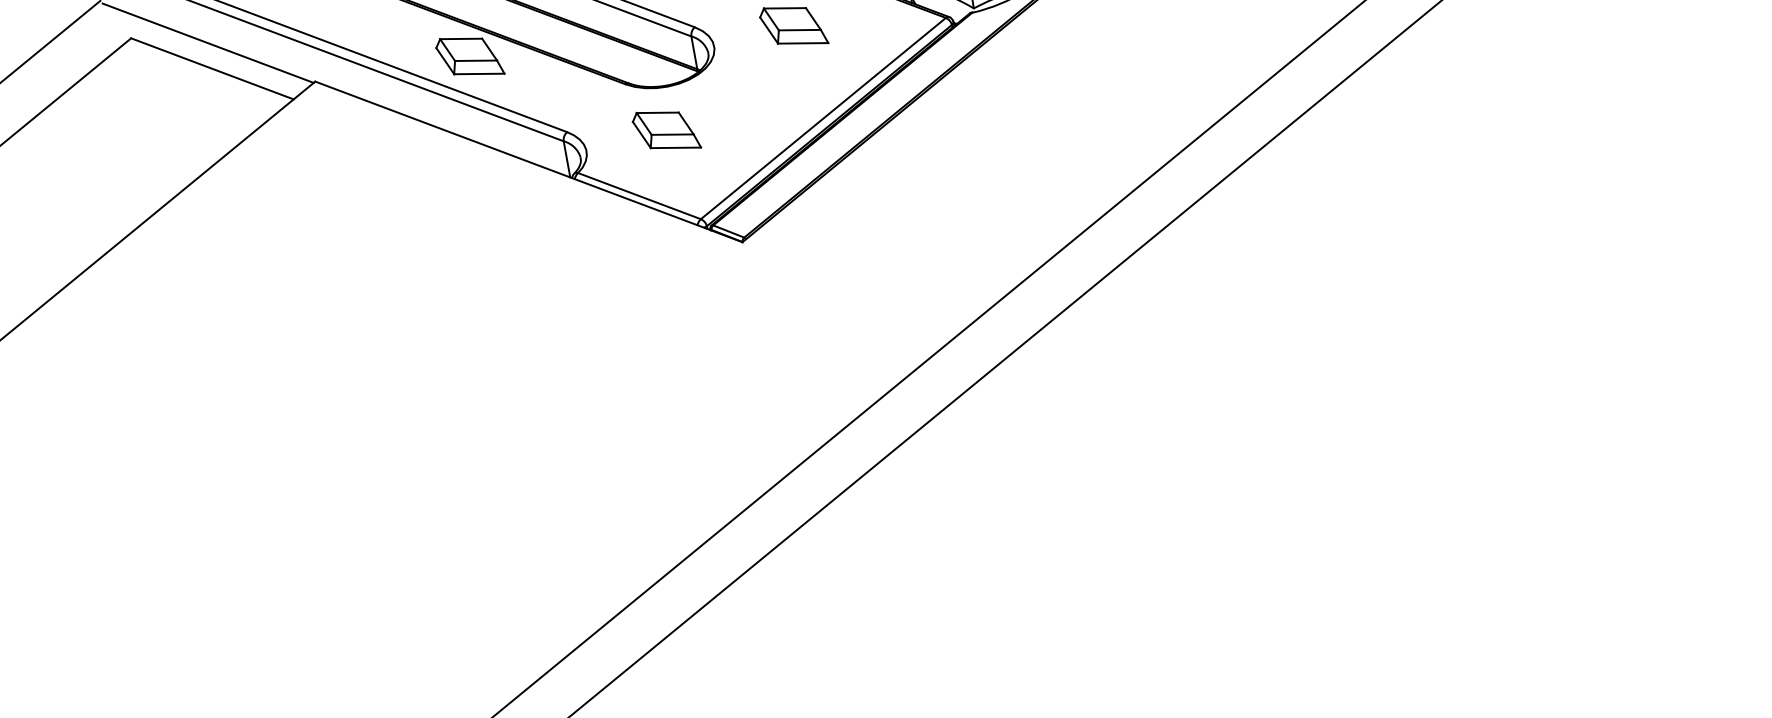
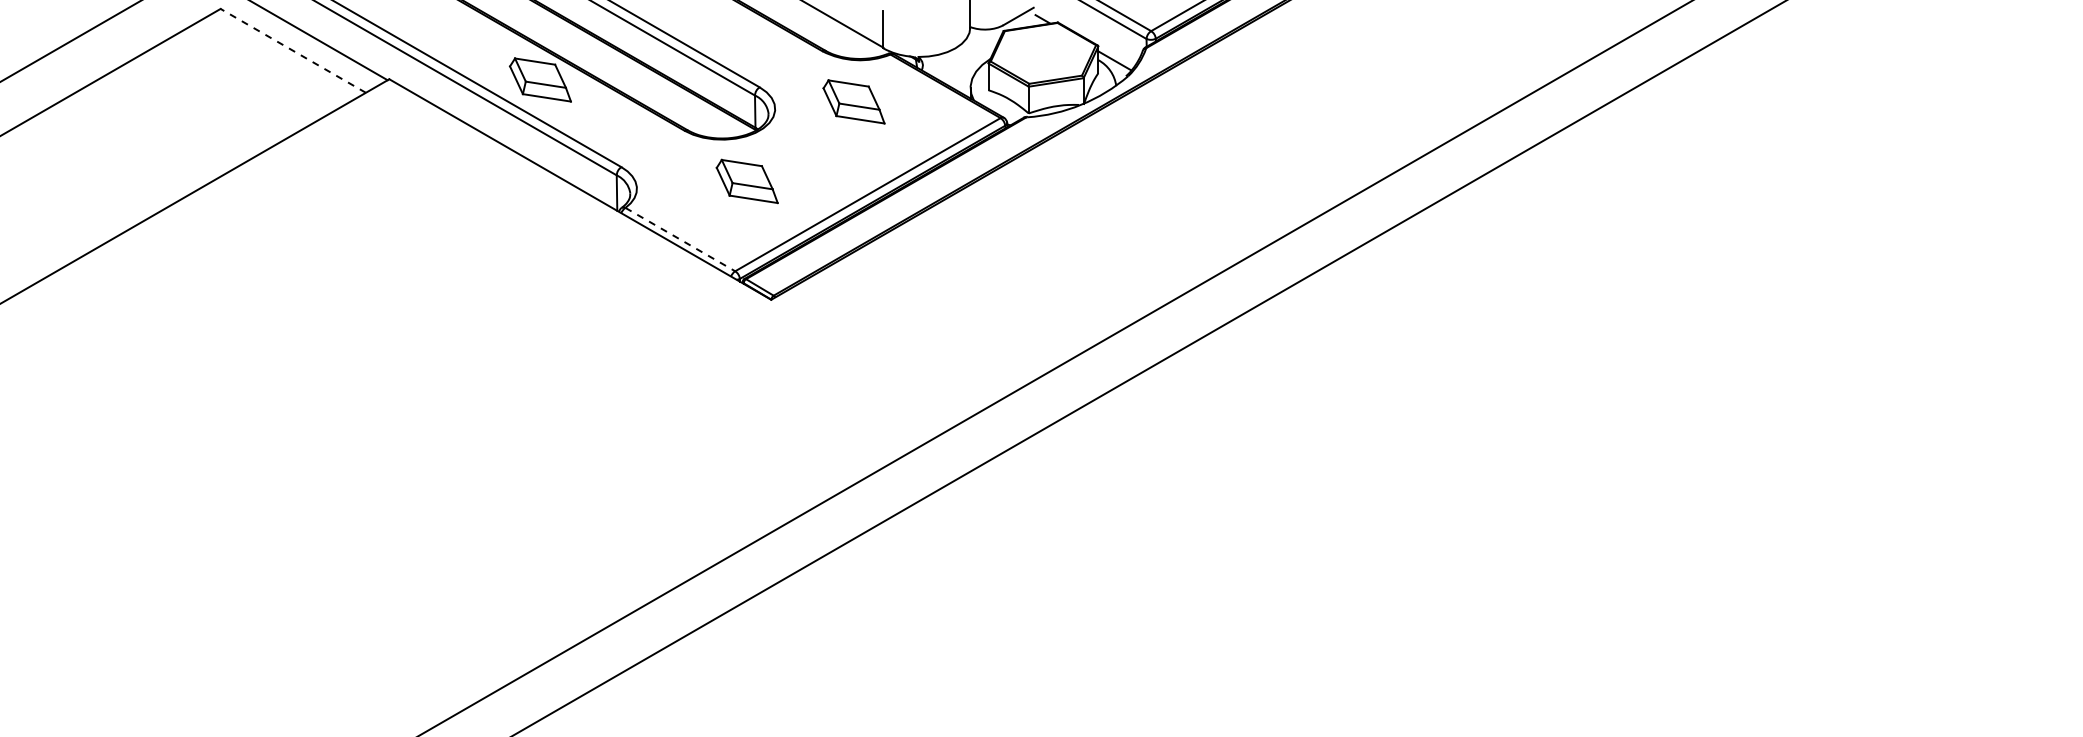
line: (212, 68) -> (293, 50), solid -> dashed
part: (665, 130) -> (746, 181), moved
line: (639, 195) -> (680, 239), solid -> dashed

